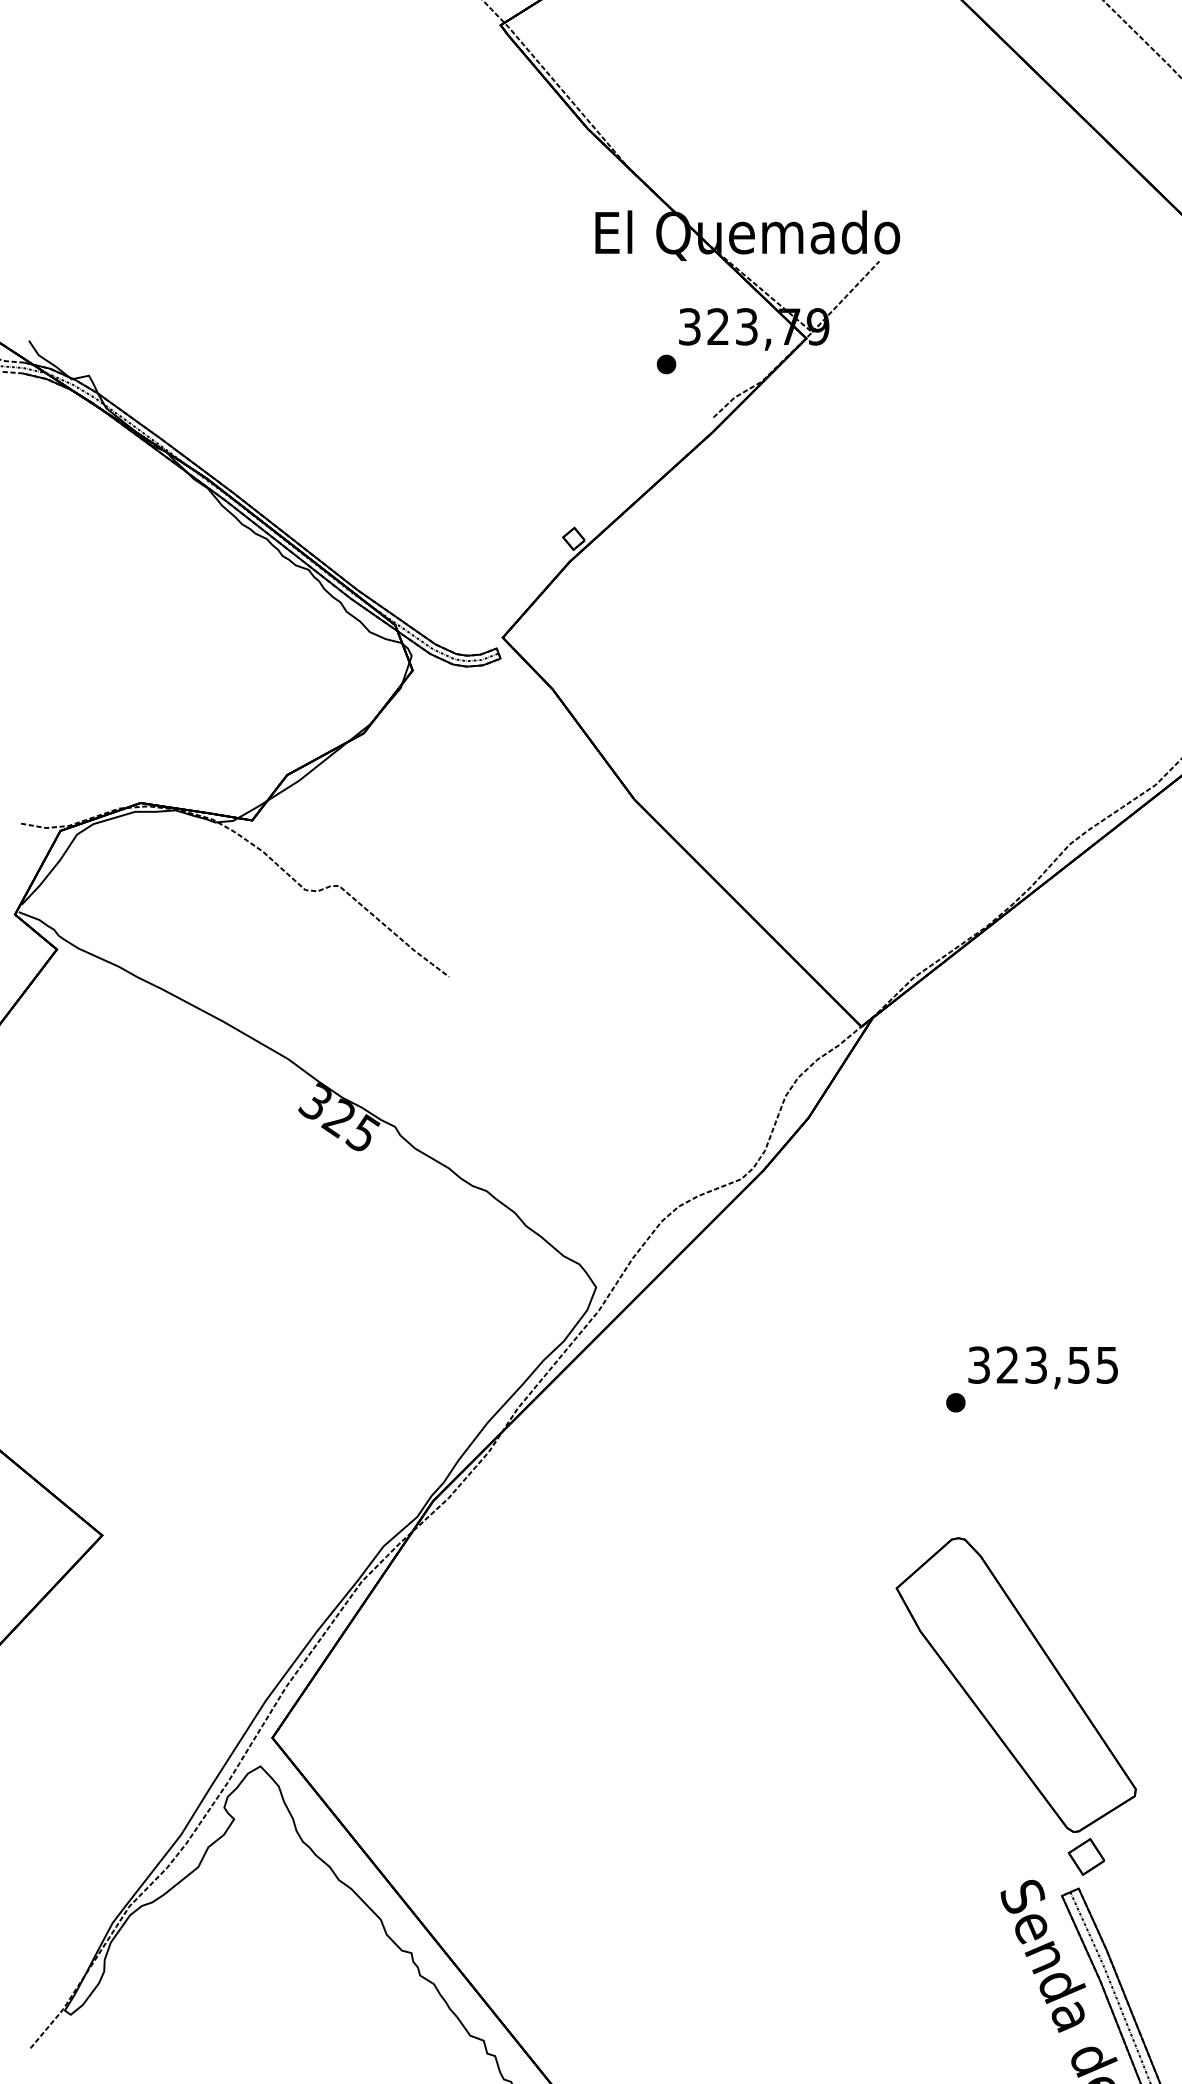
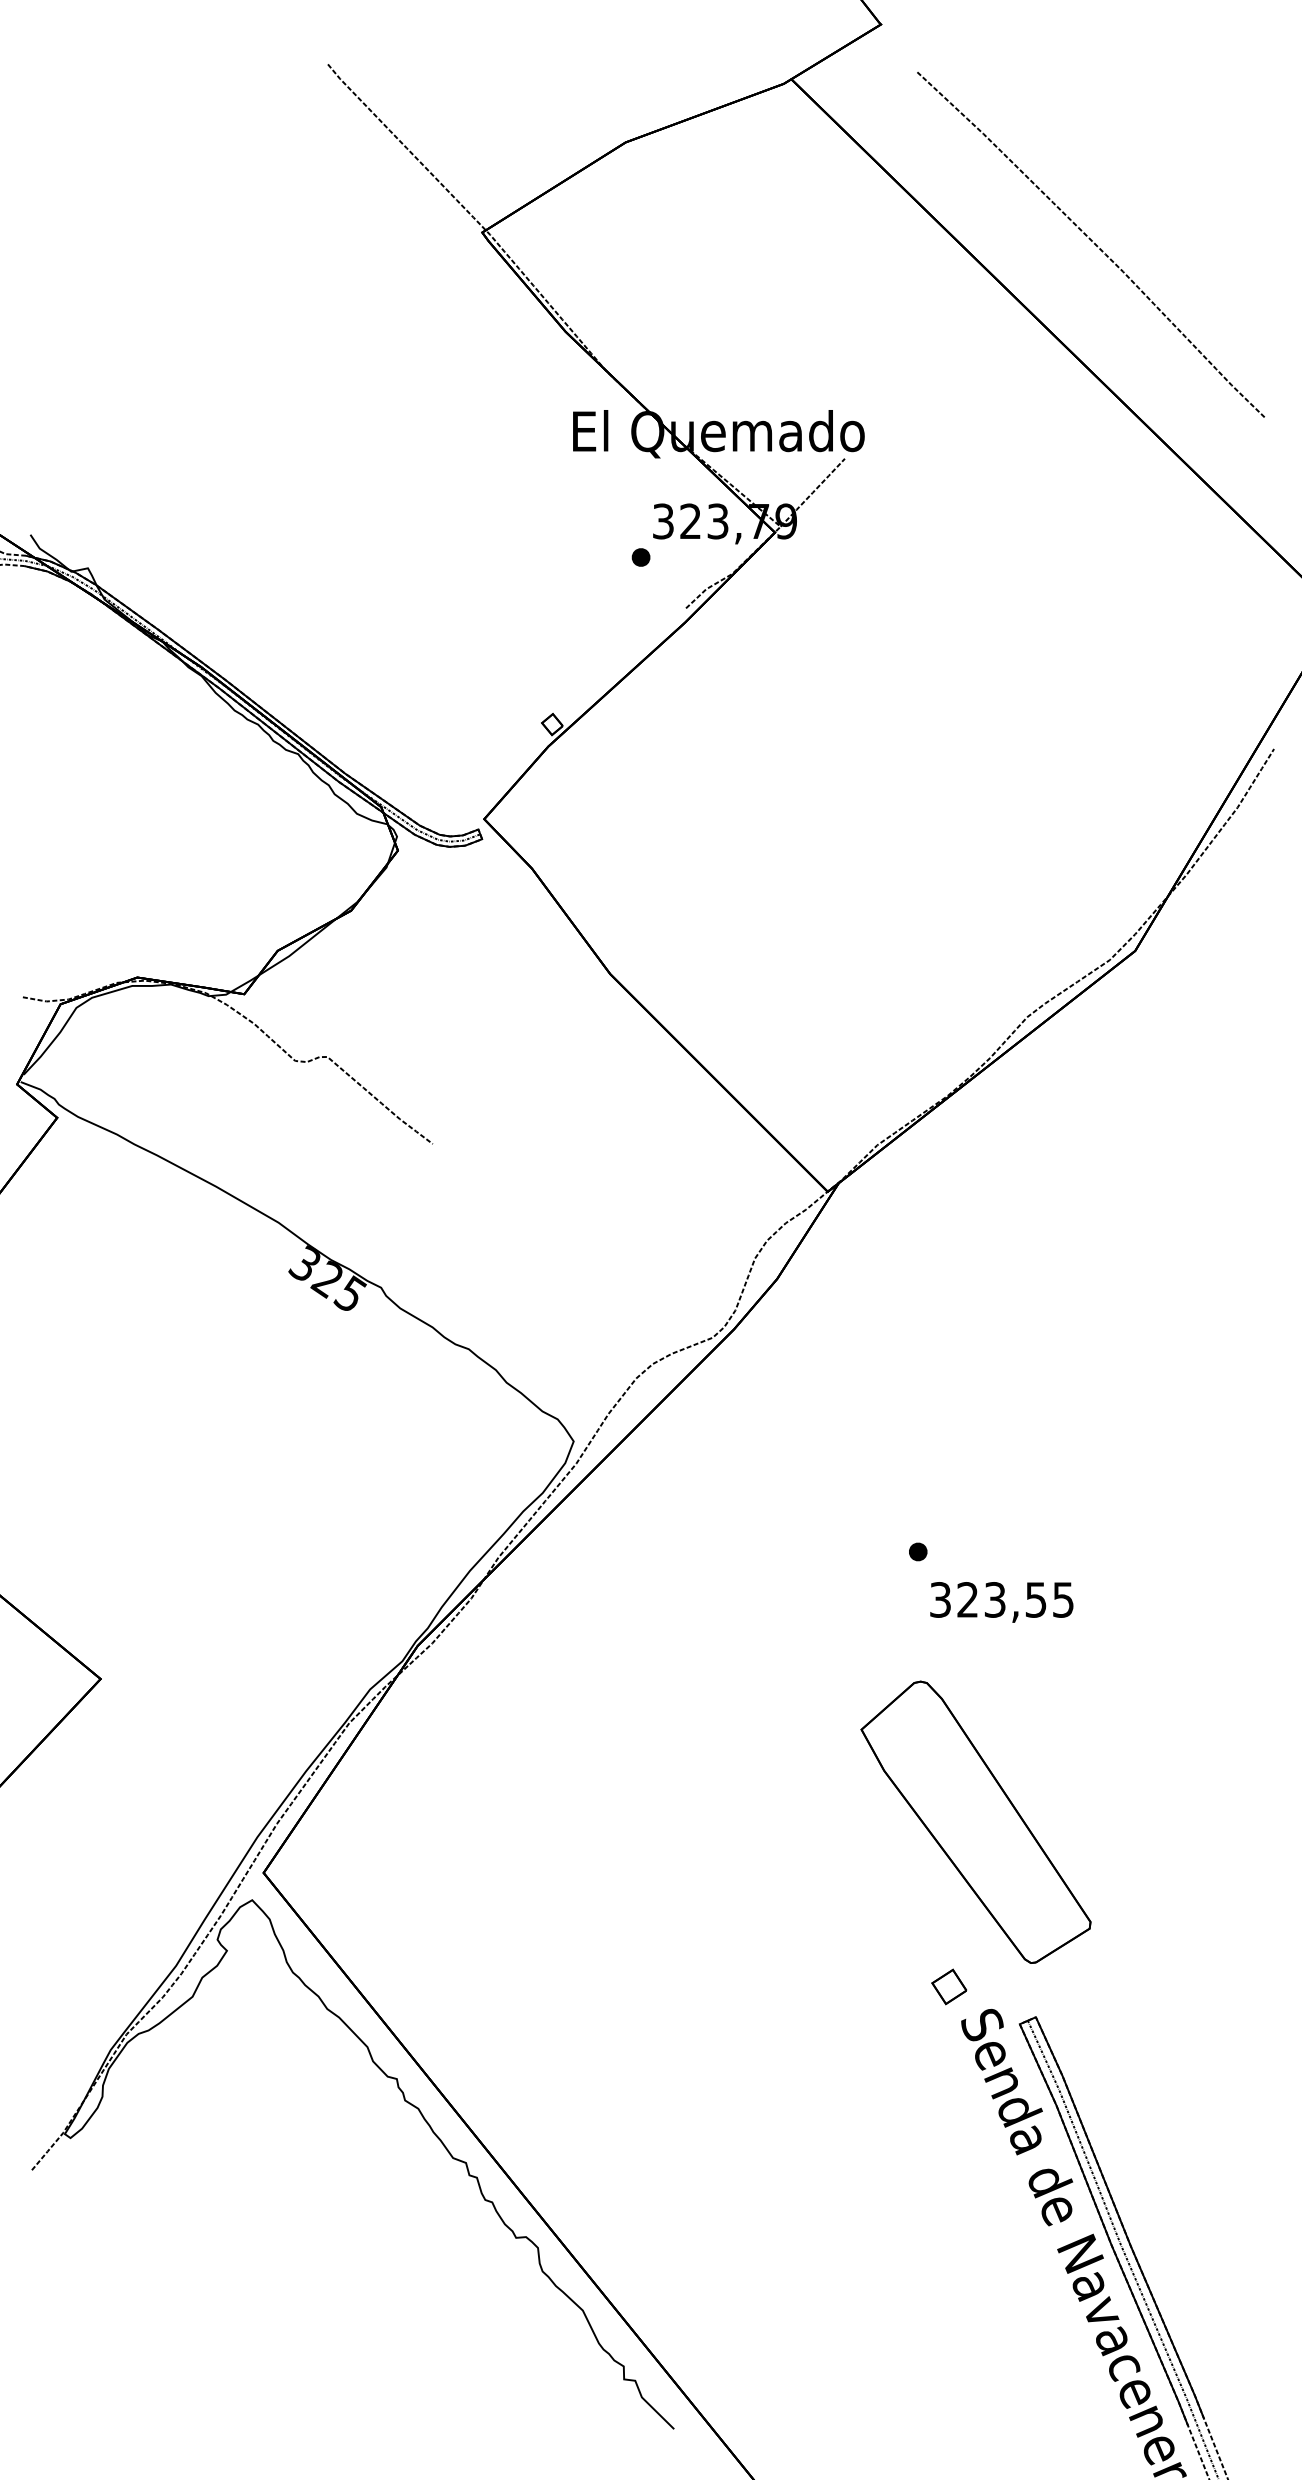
text: (1042, 1367) -> (1001, 1602), moved
part: (1086, 1856) -> (949, 1986), moved

